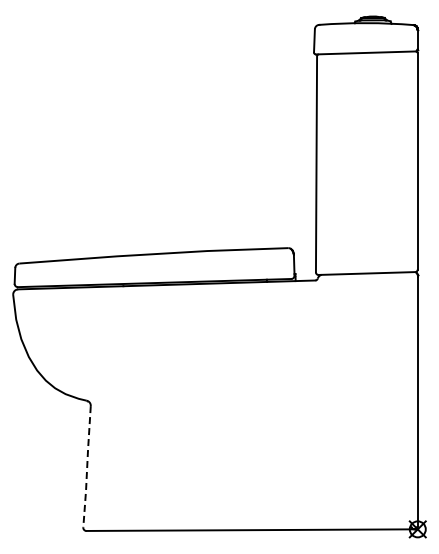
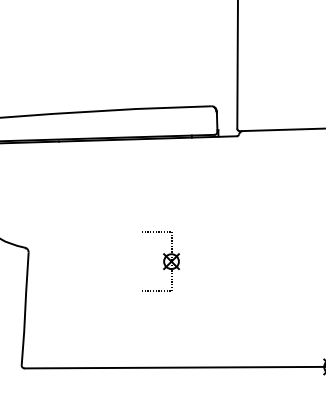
part: (233, 415) -> (160, 261), added
line: (87, 467) -> (25, 309), dashed -> solid

